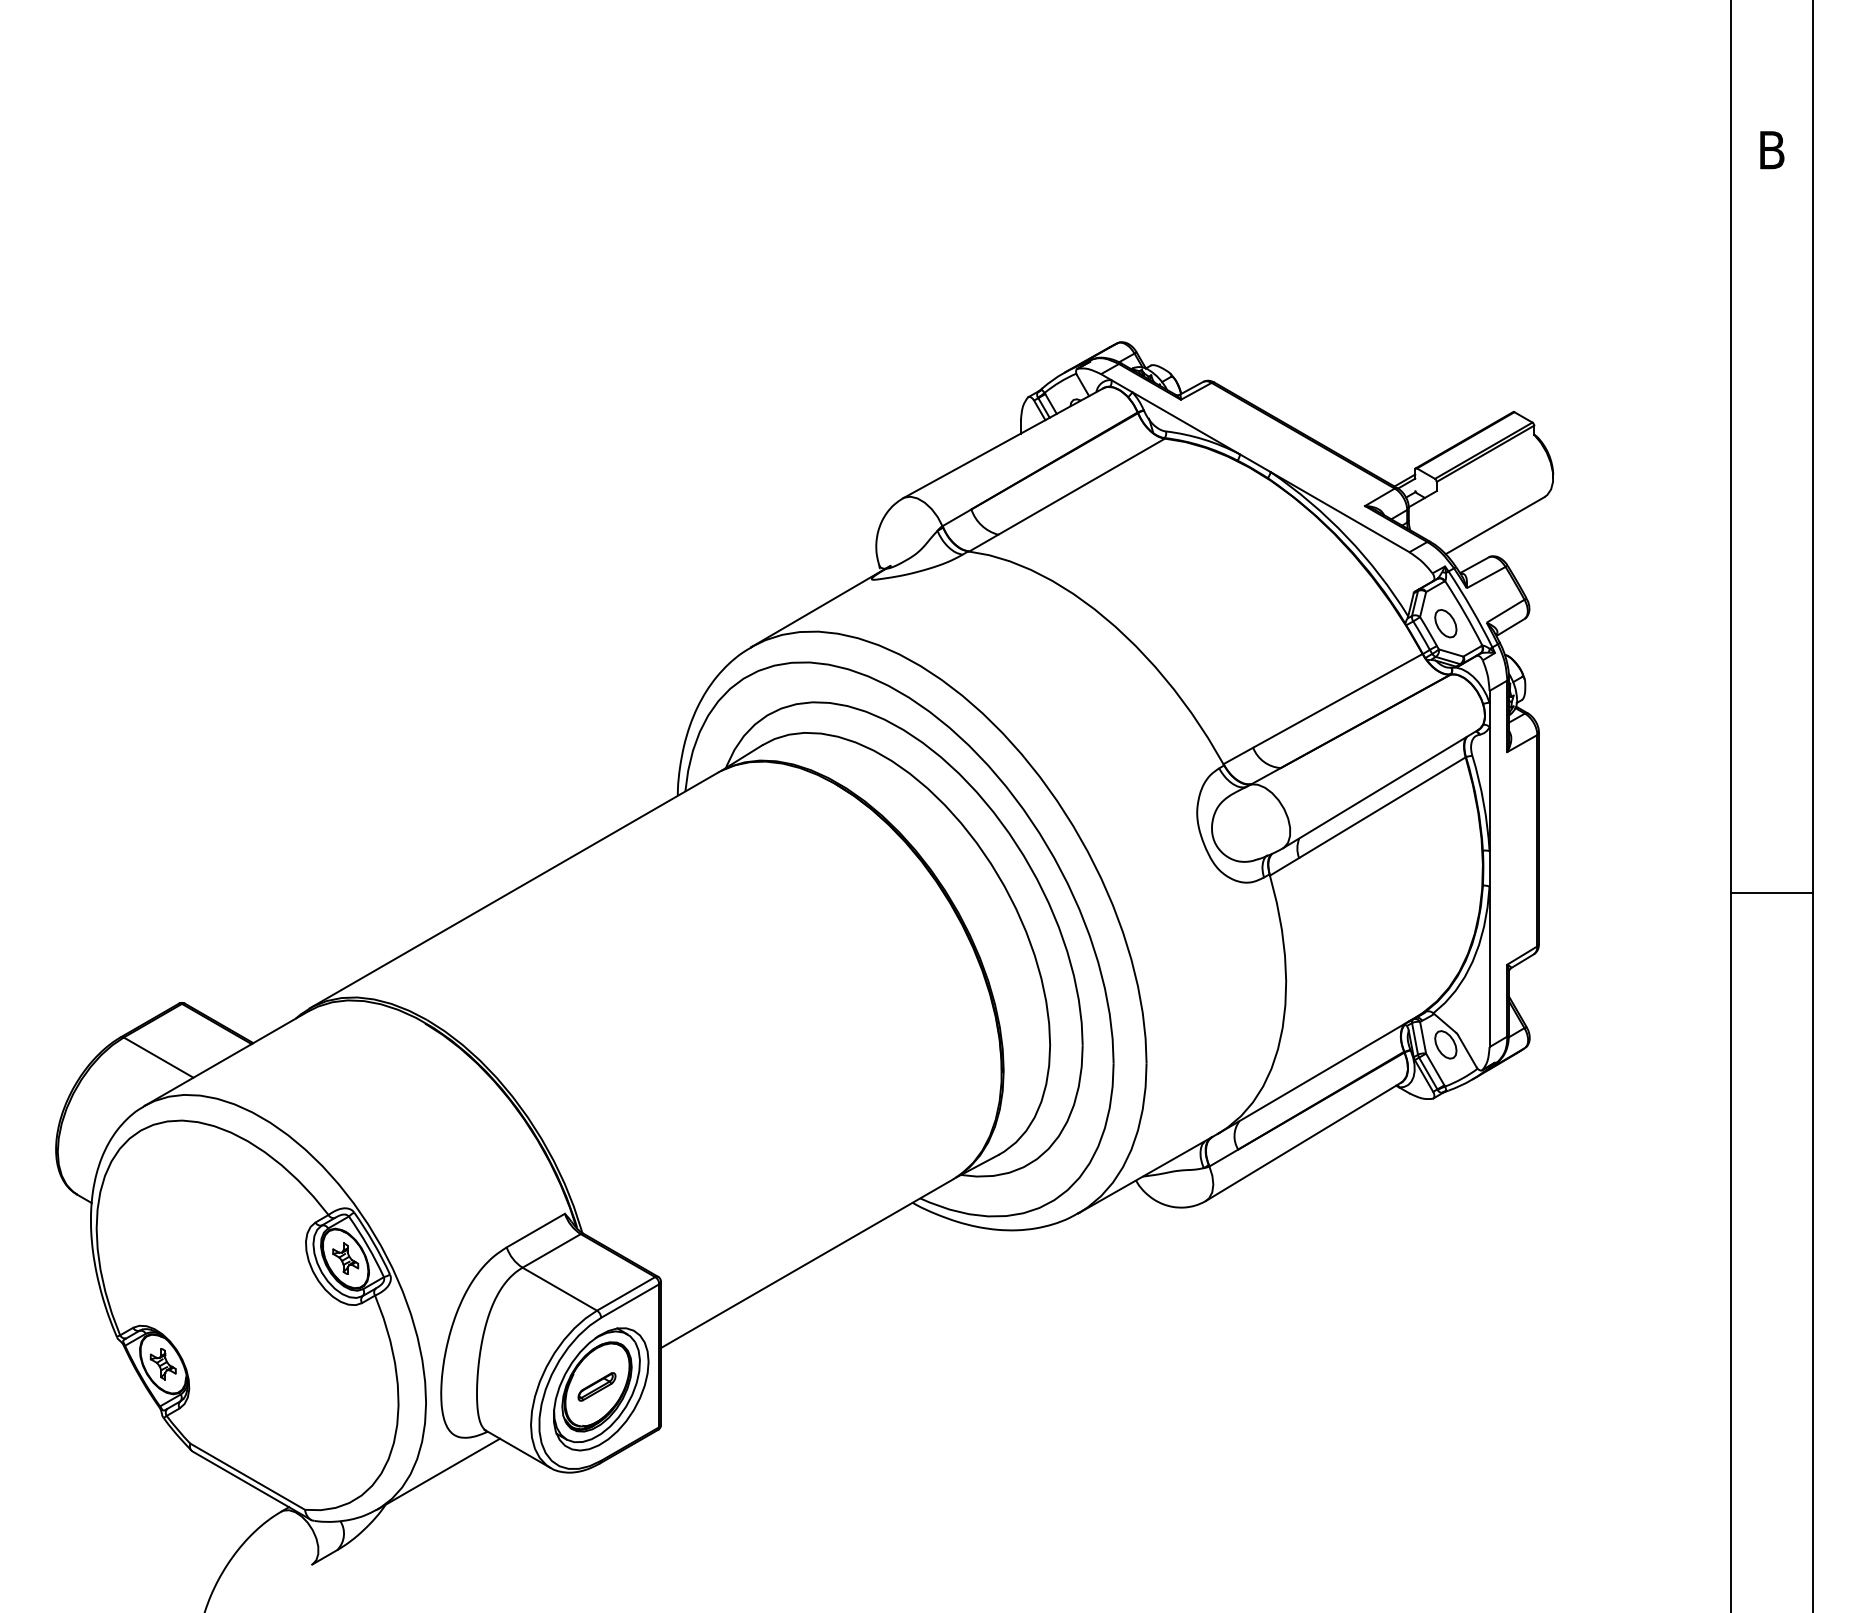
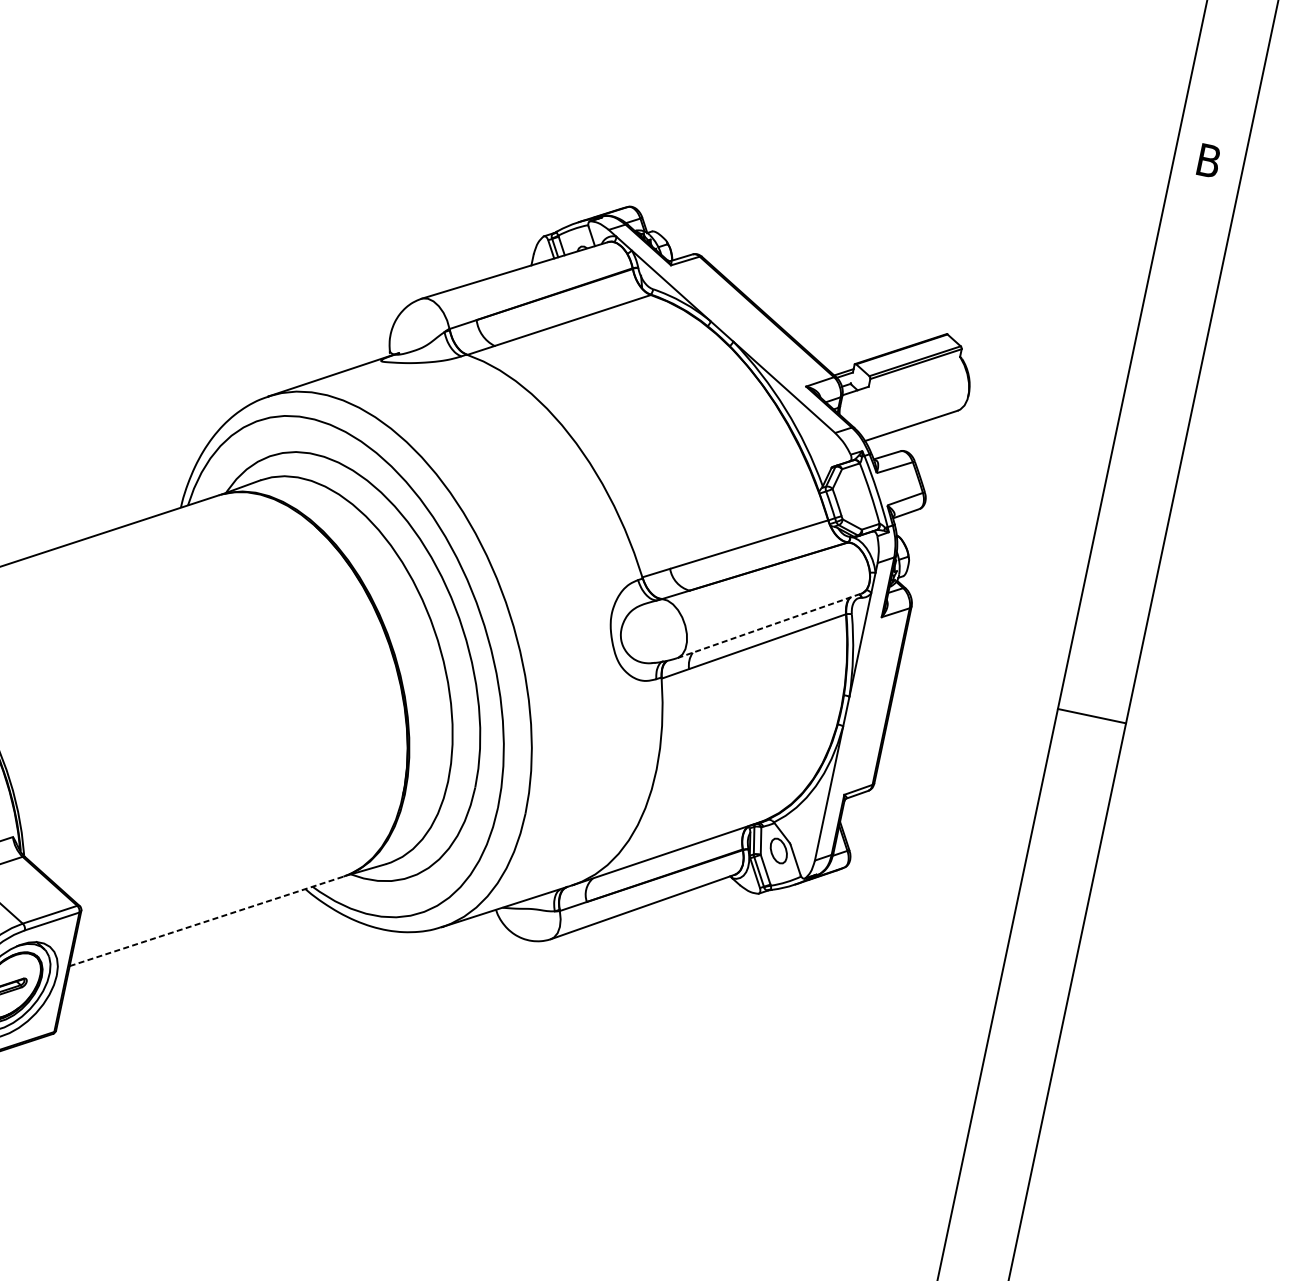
part: (1445, 623) -> (852, 498), removed
line: (1381, 788) -> (770, 625), solid -> dashed
line: (1771, 892) -> (1091, 715), moved
line: (807, 1263) -> (206, 921), solid -> dashed

